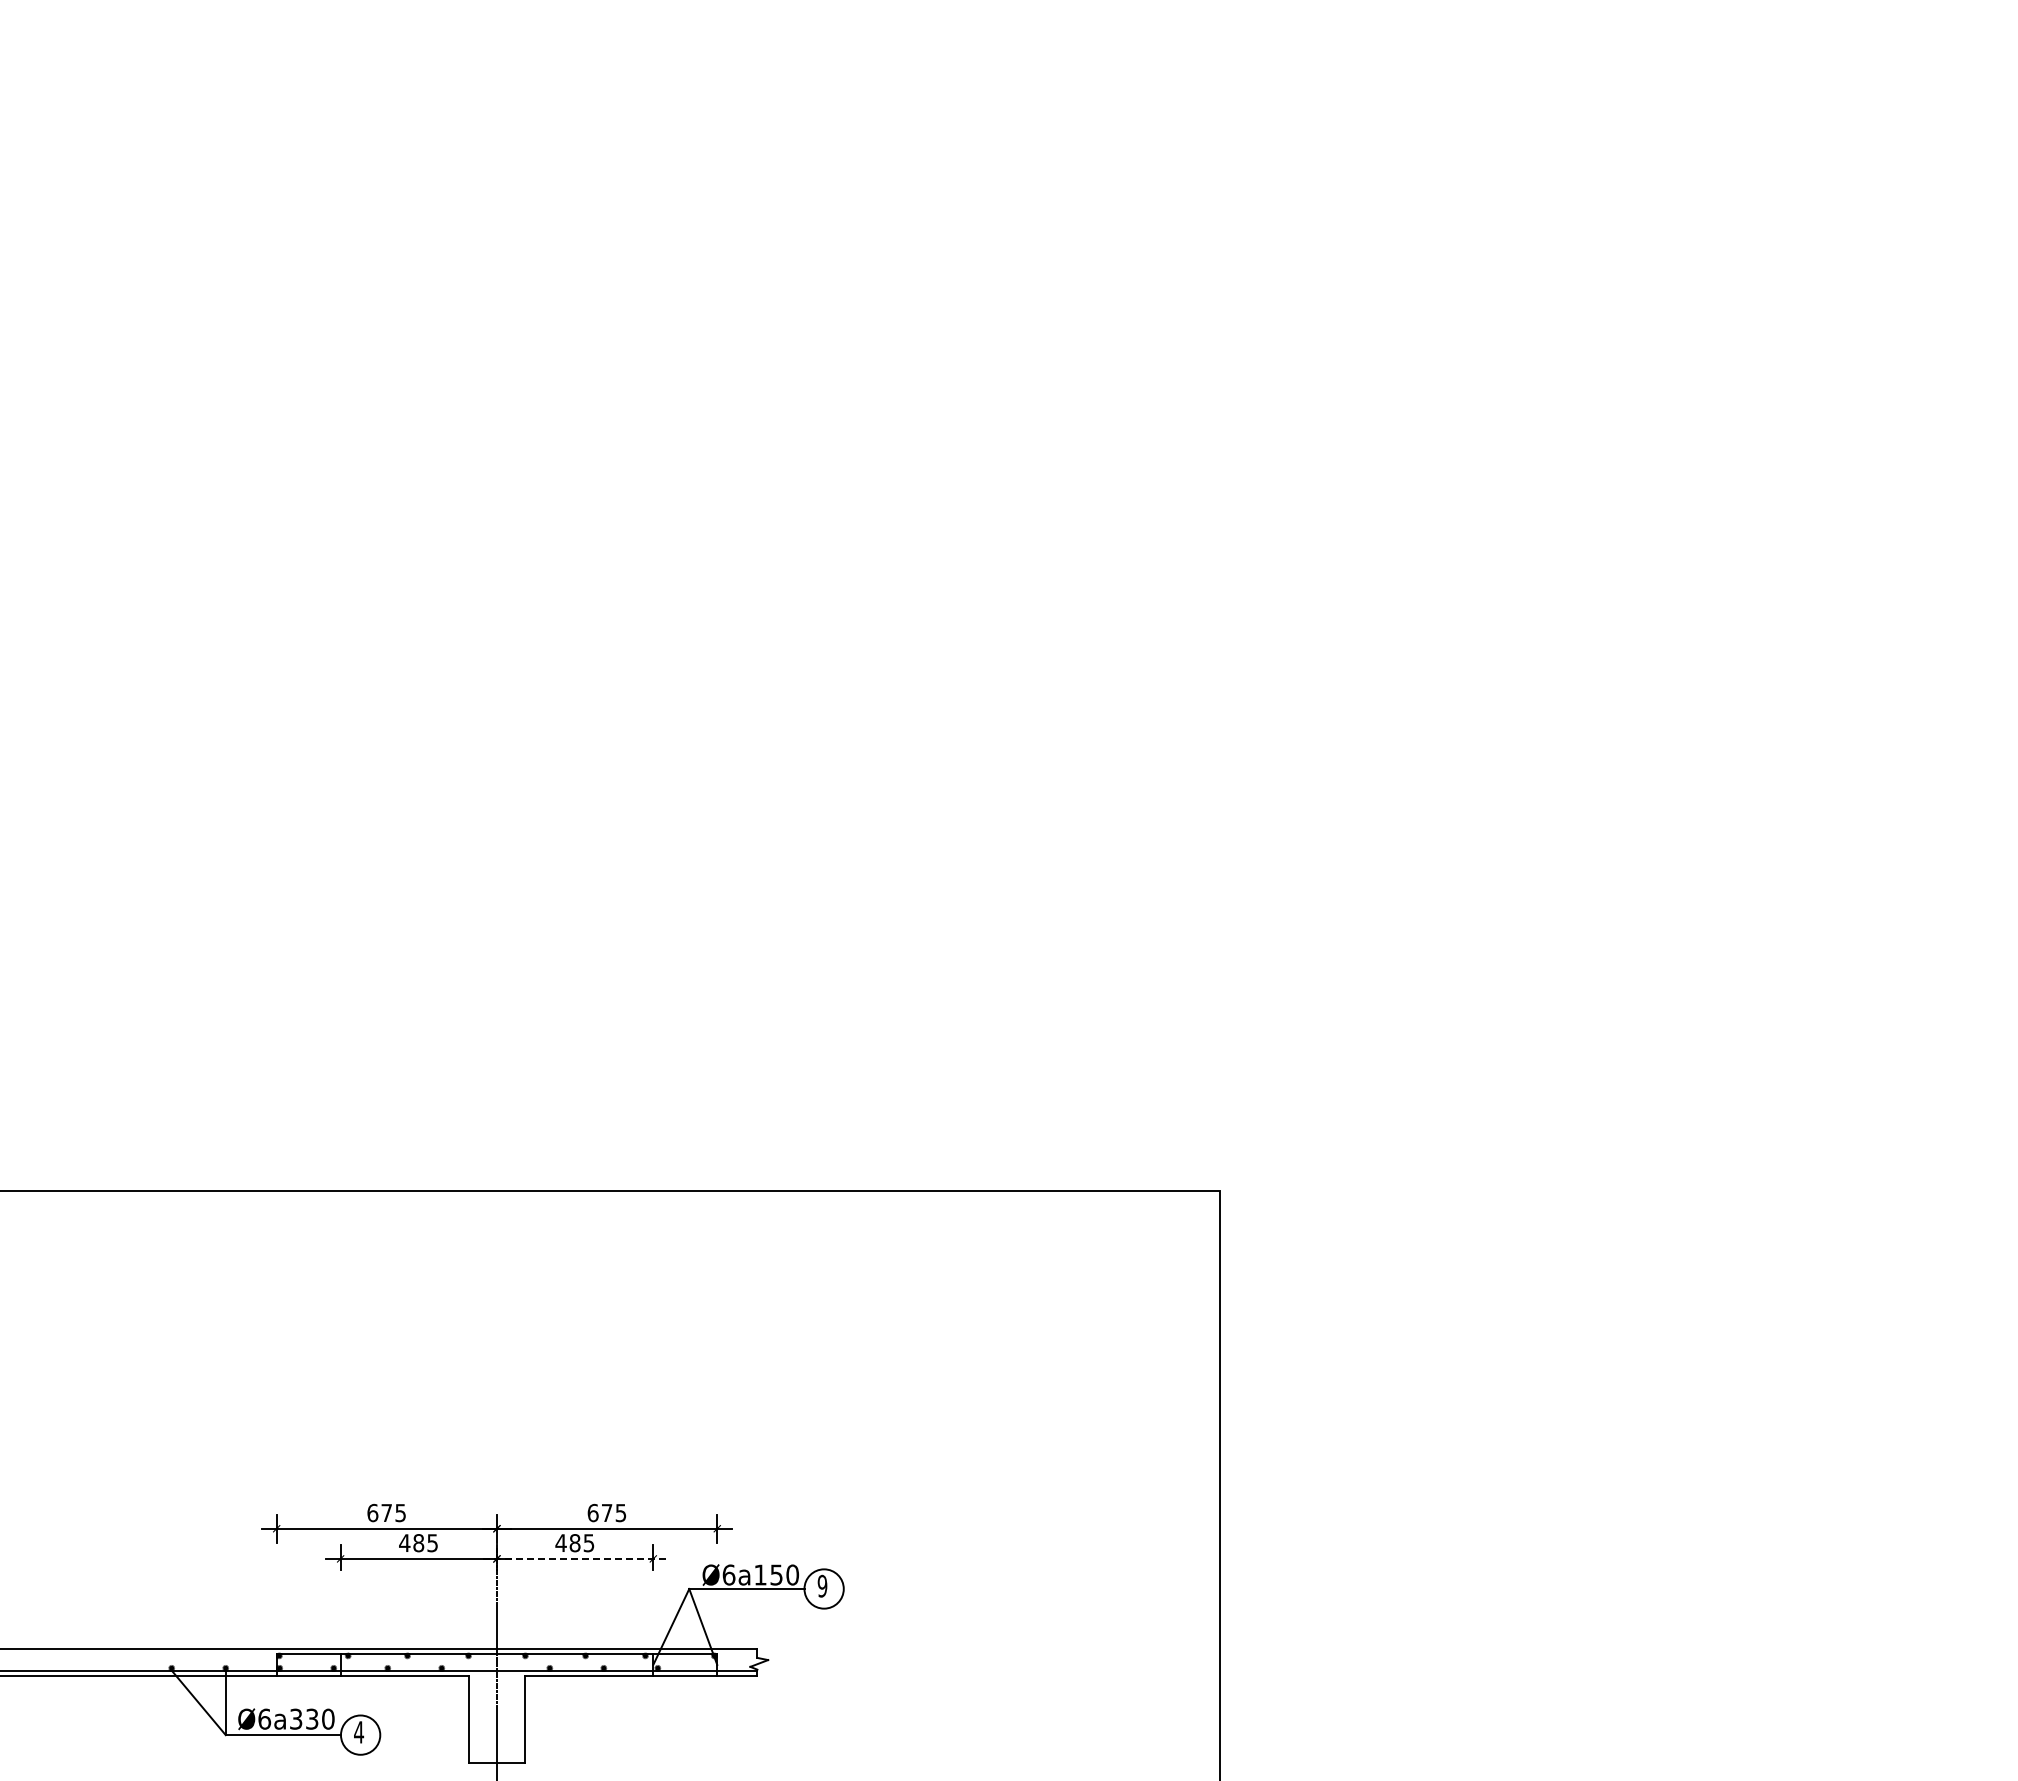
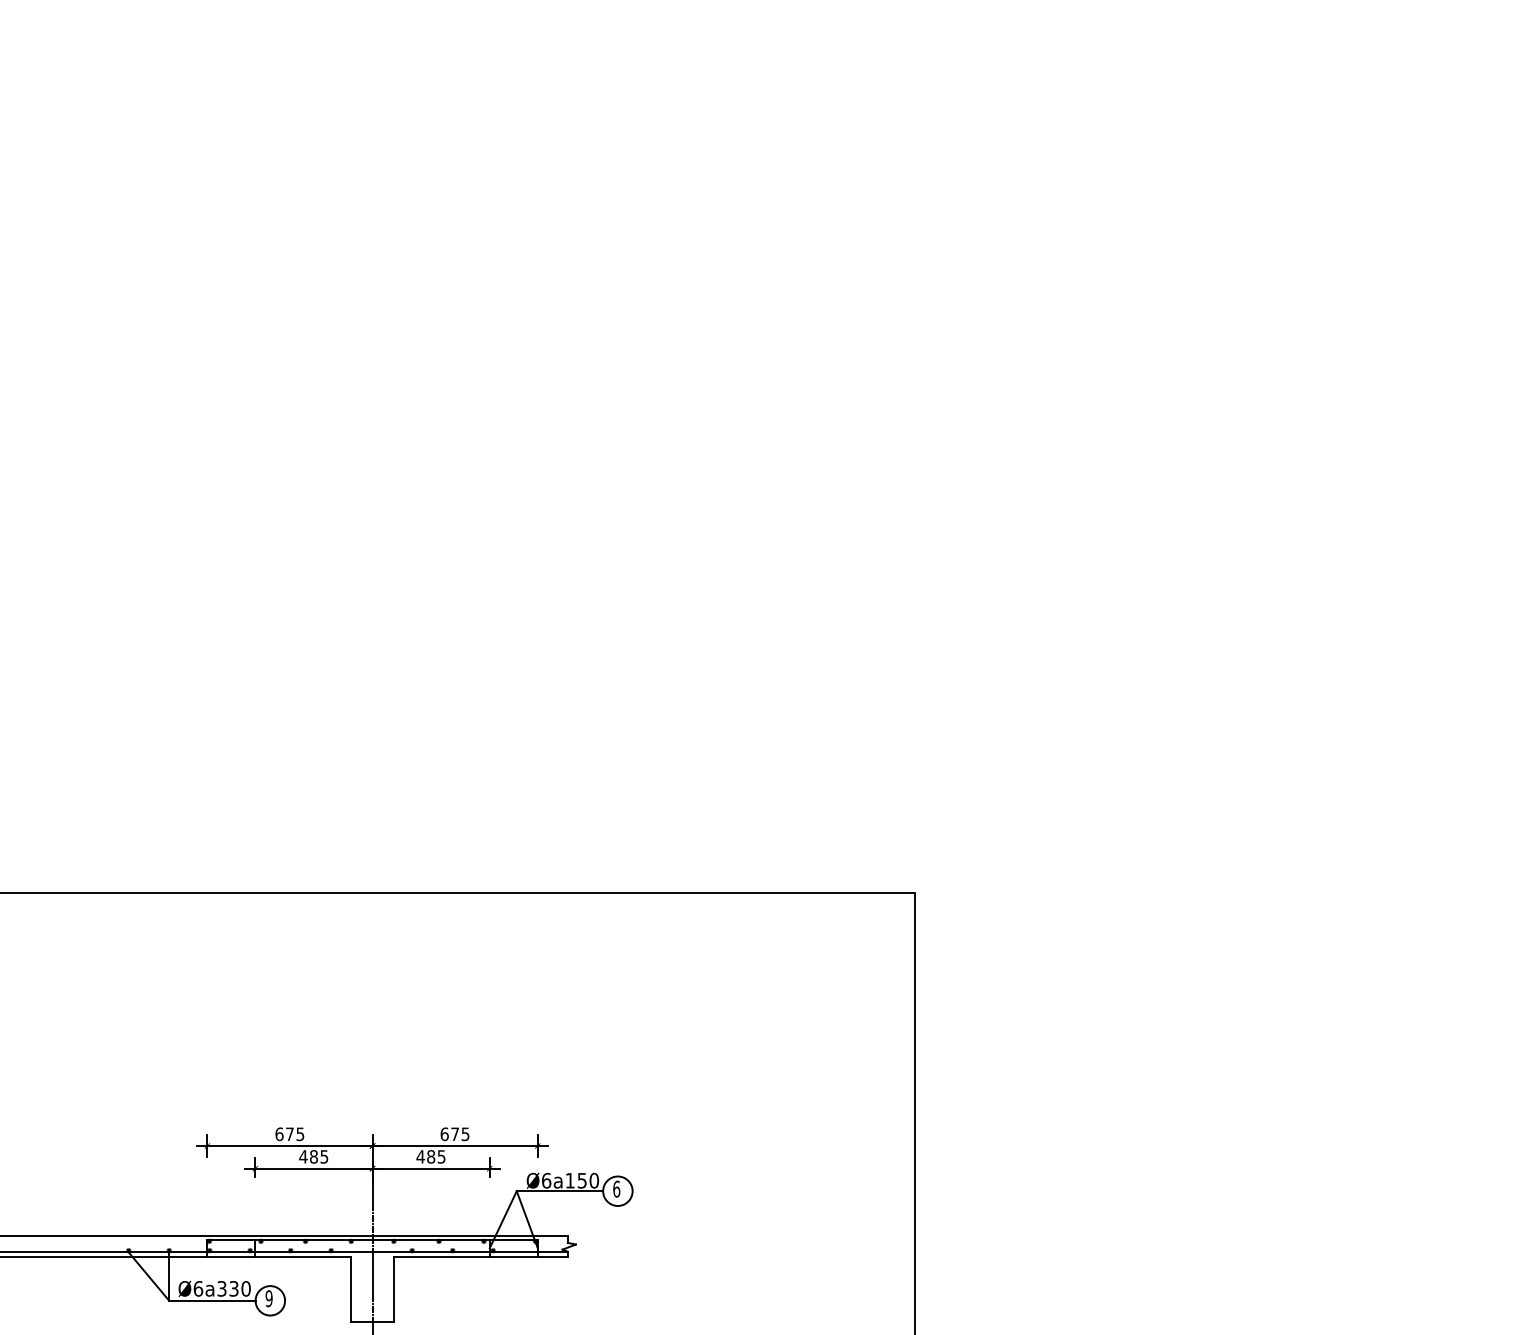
line: (575, 1558) -> (431, 1168), dashed -> solid
text: (822, 1585) -> (616, 1188), 9 -> 6
text: (359, 1732) -> (269, 1298), 4 -> 9

